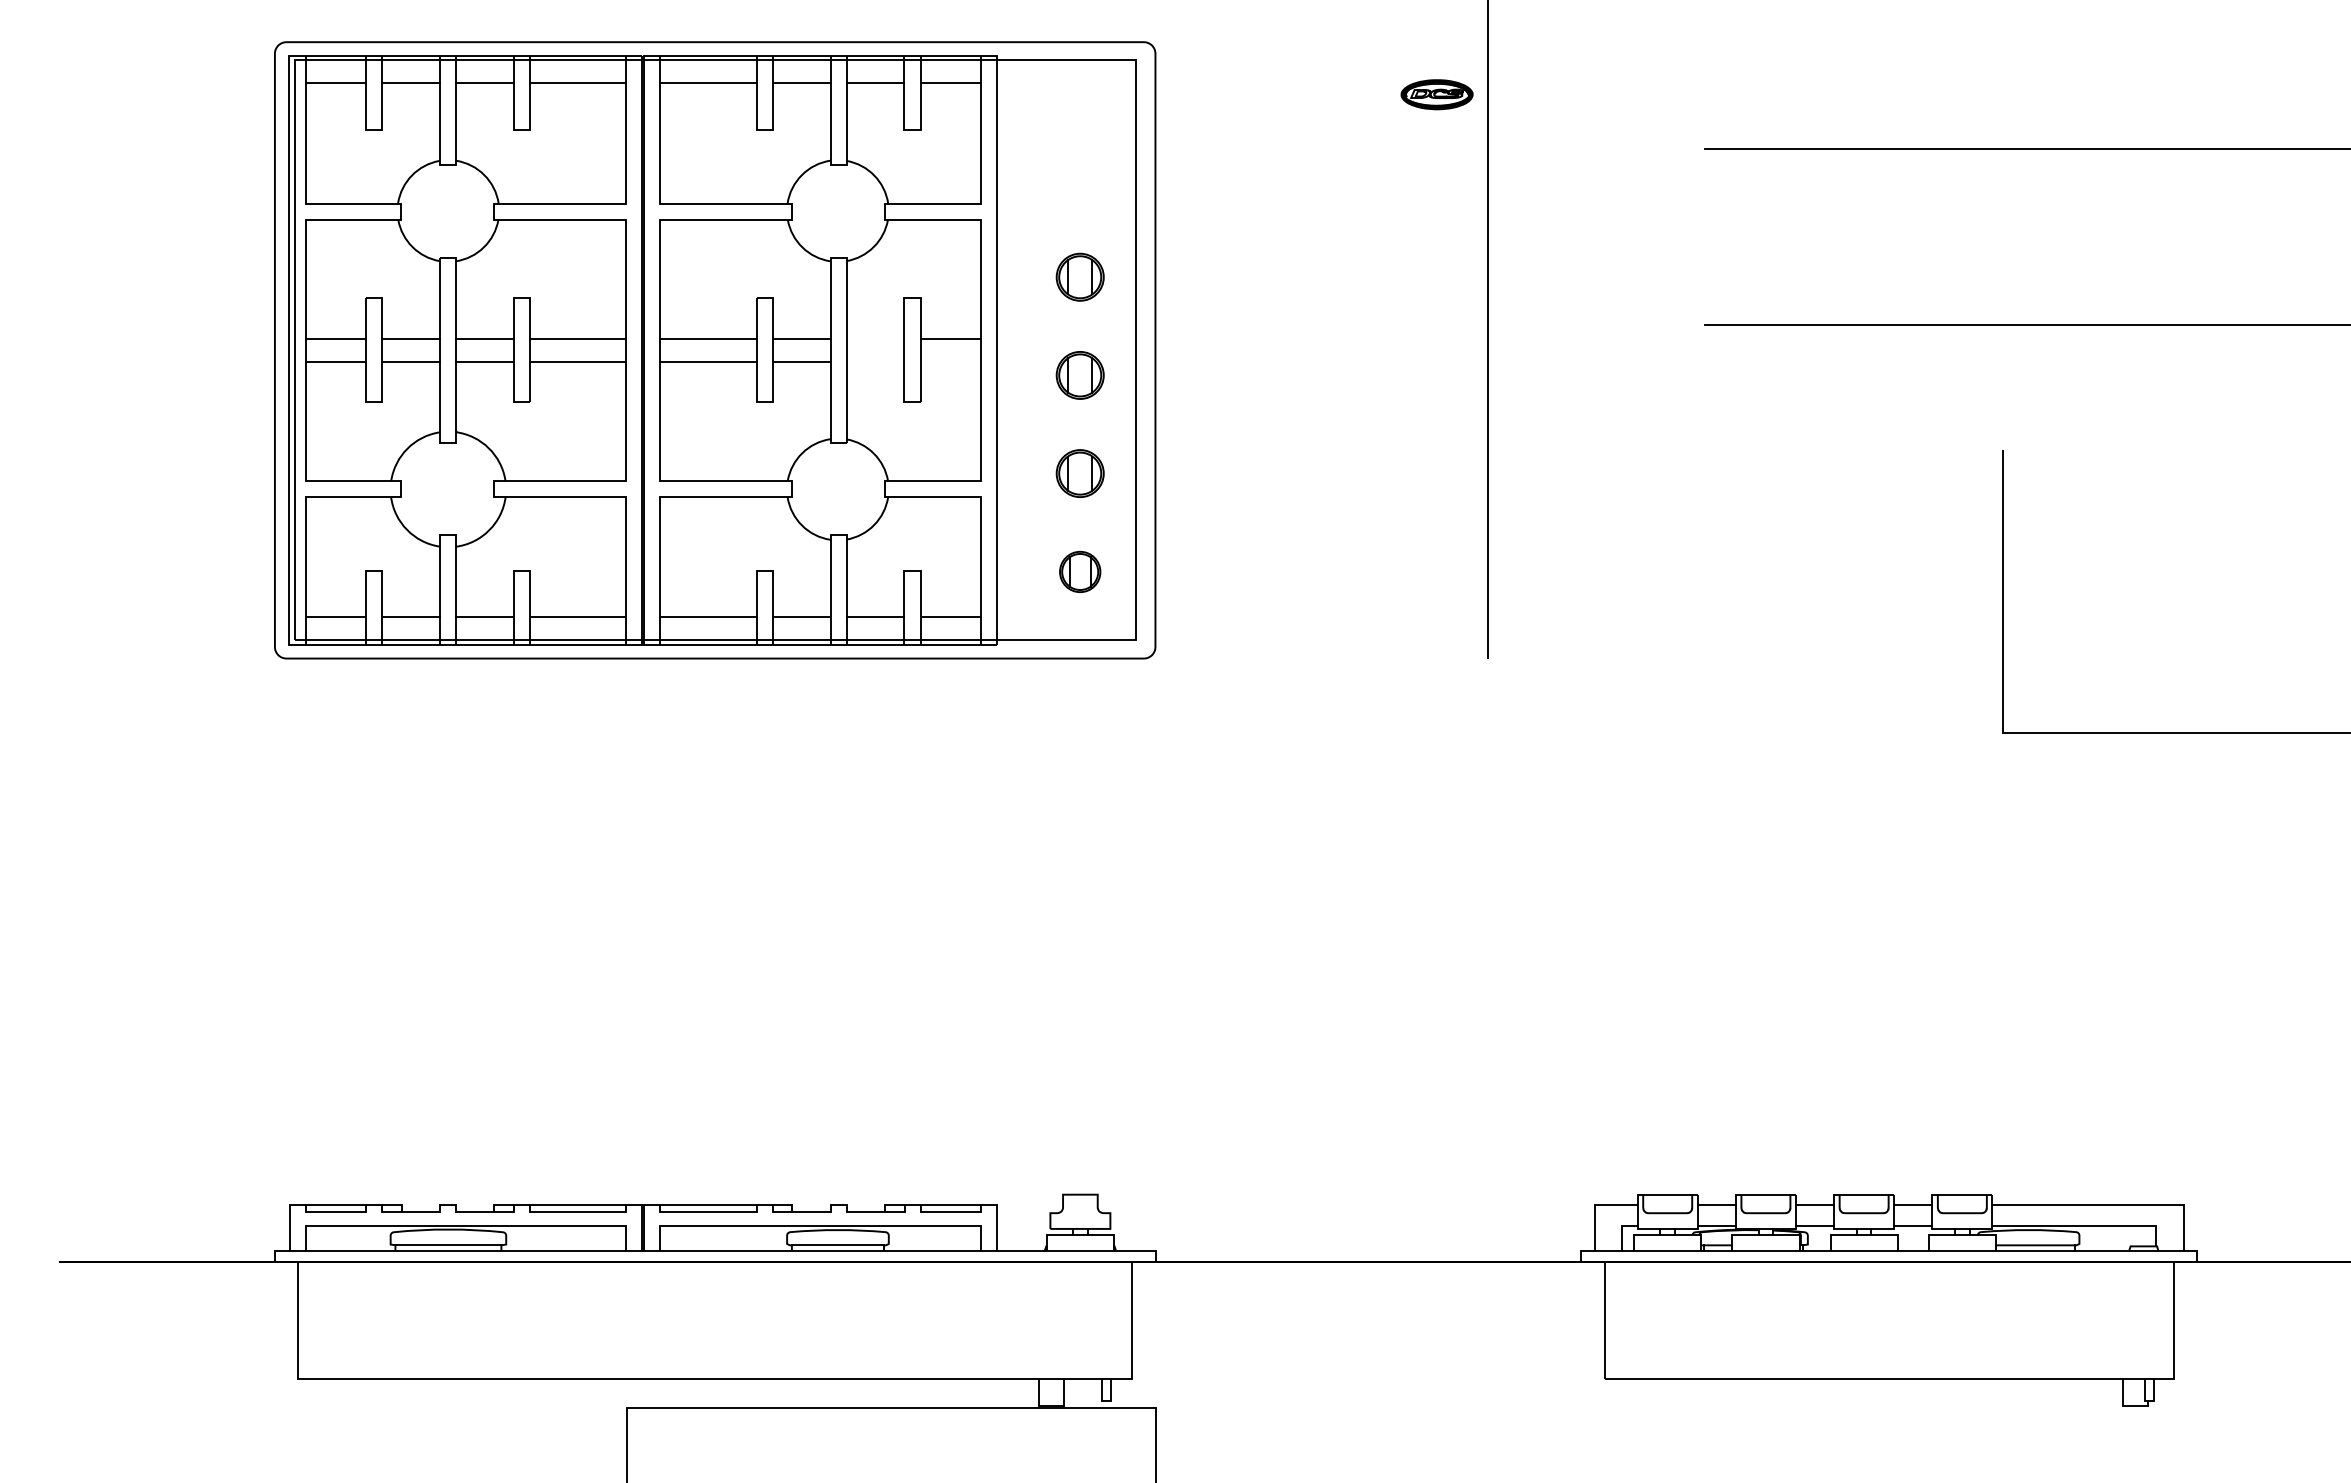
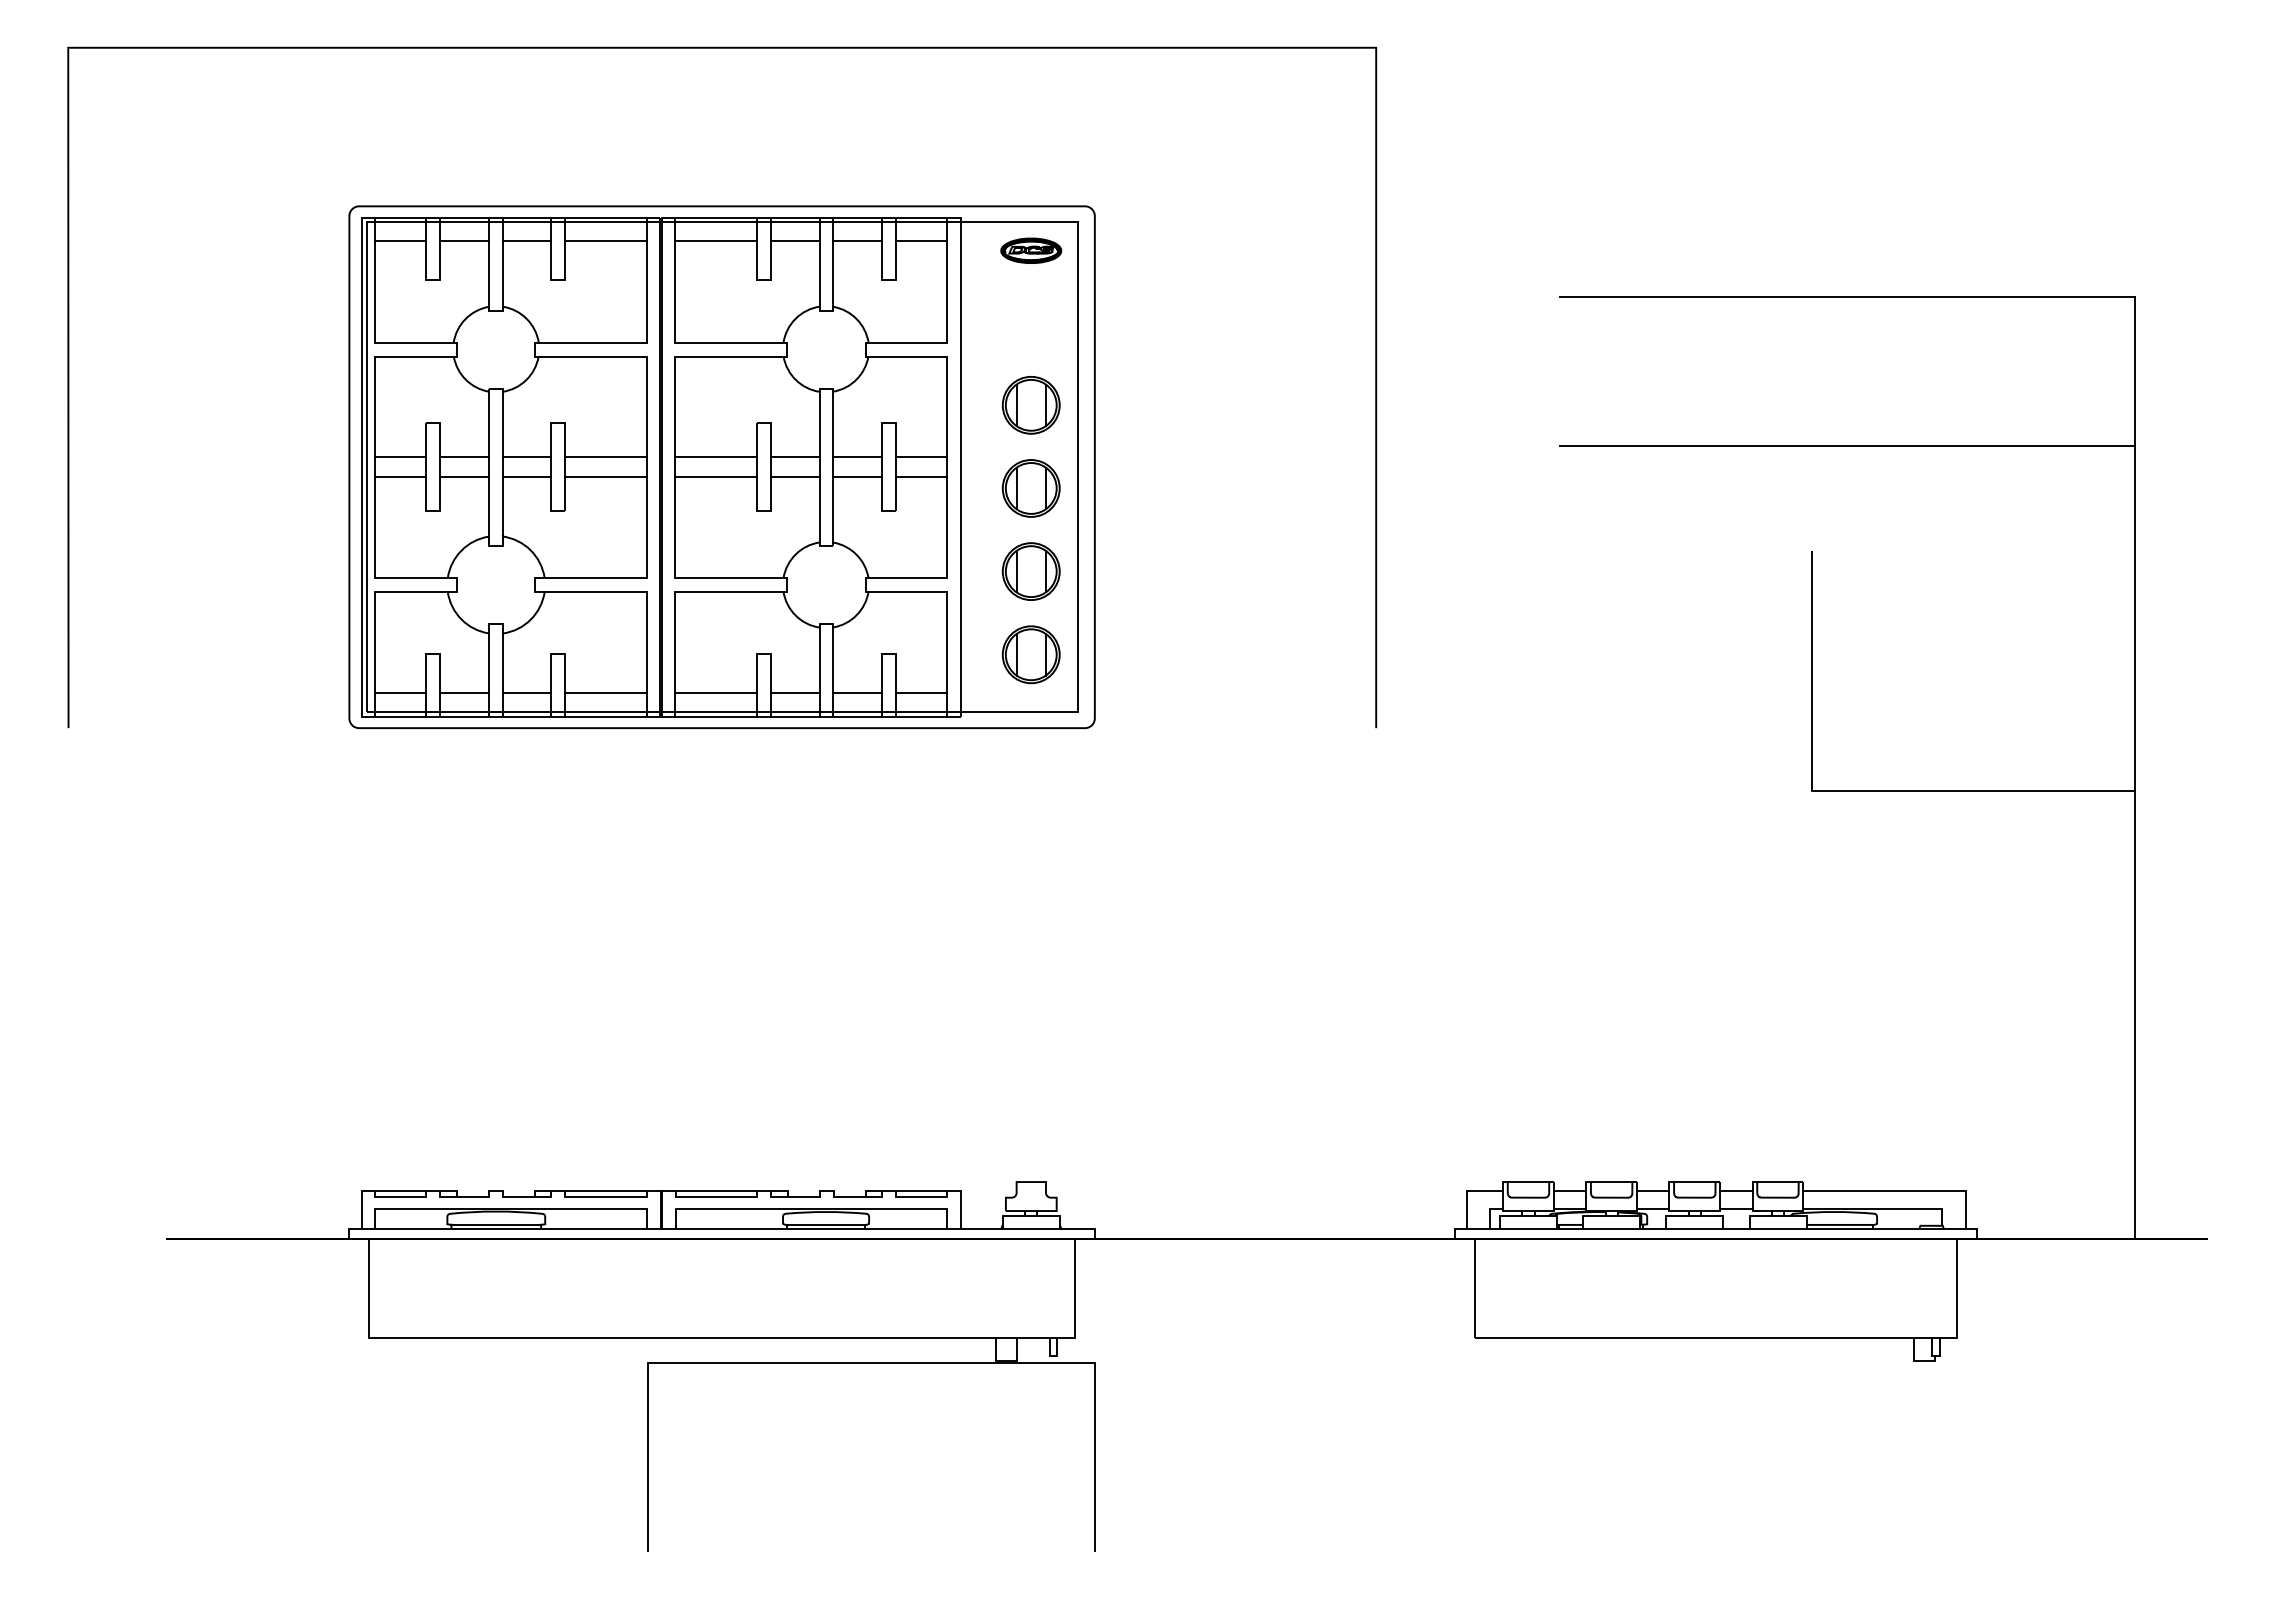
part: (1437, 94) -> (1031, 250), moved
part: (1079, 277) -> (1030, 405), size x1.43
line: (875, 338) -> (857, 457), added
line: (875, 362) -> (857, 477), added
line: (950, 362) -> (921, 477), added
part: (1079, 375) -> (1030, 488), size x1.43
part: (1079, 473) -> (1030, 571), size x1.43
part: (1079, 571) -> (1030, 654), size x1.67

